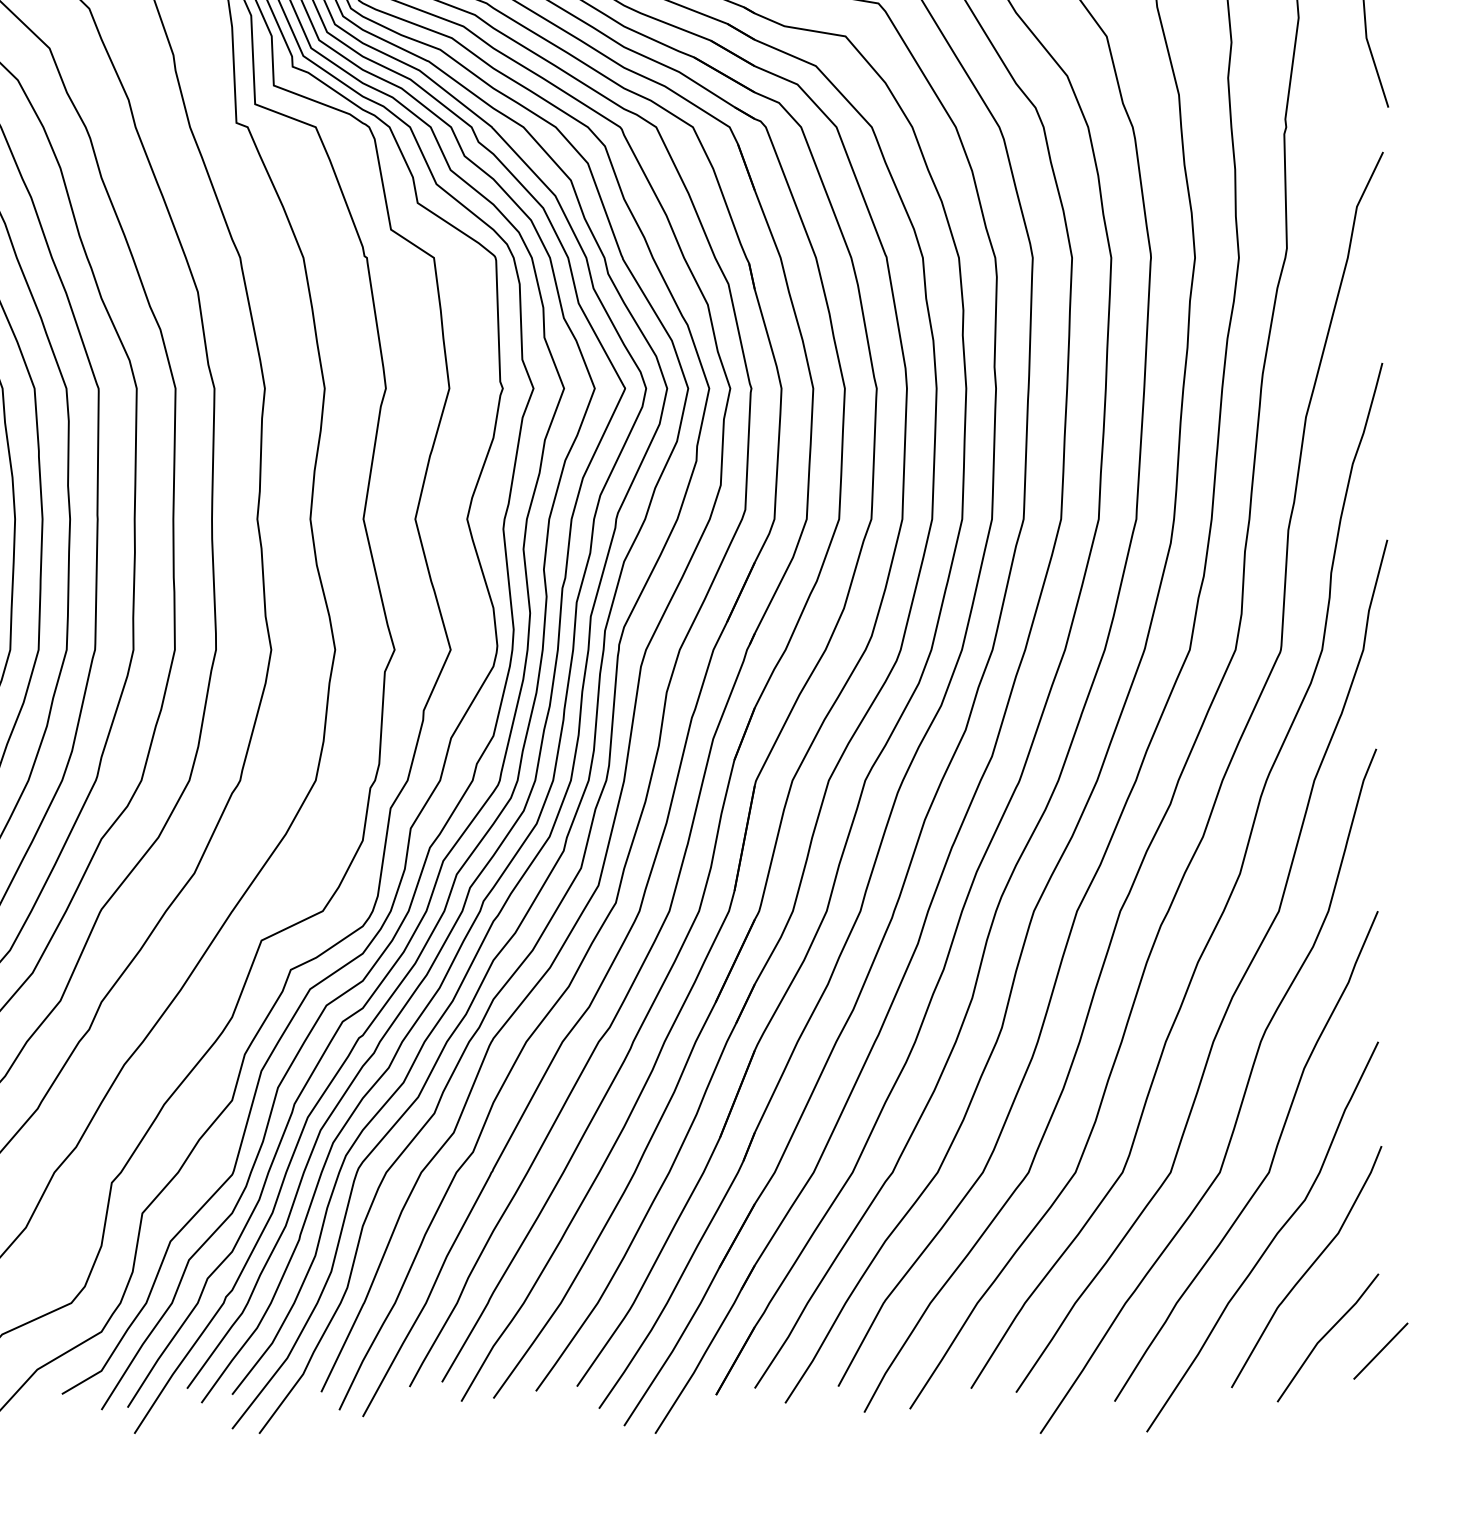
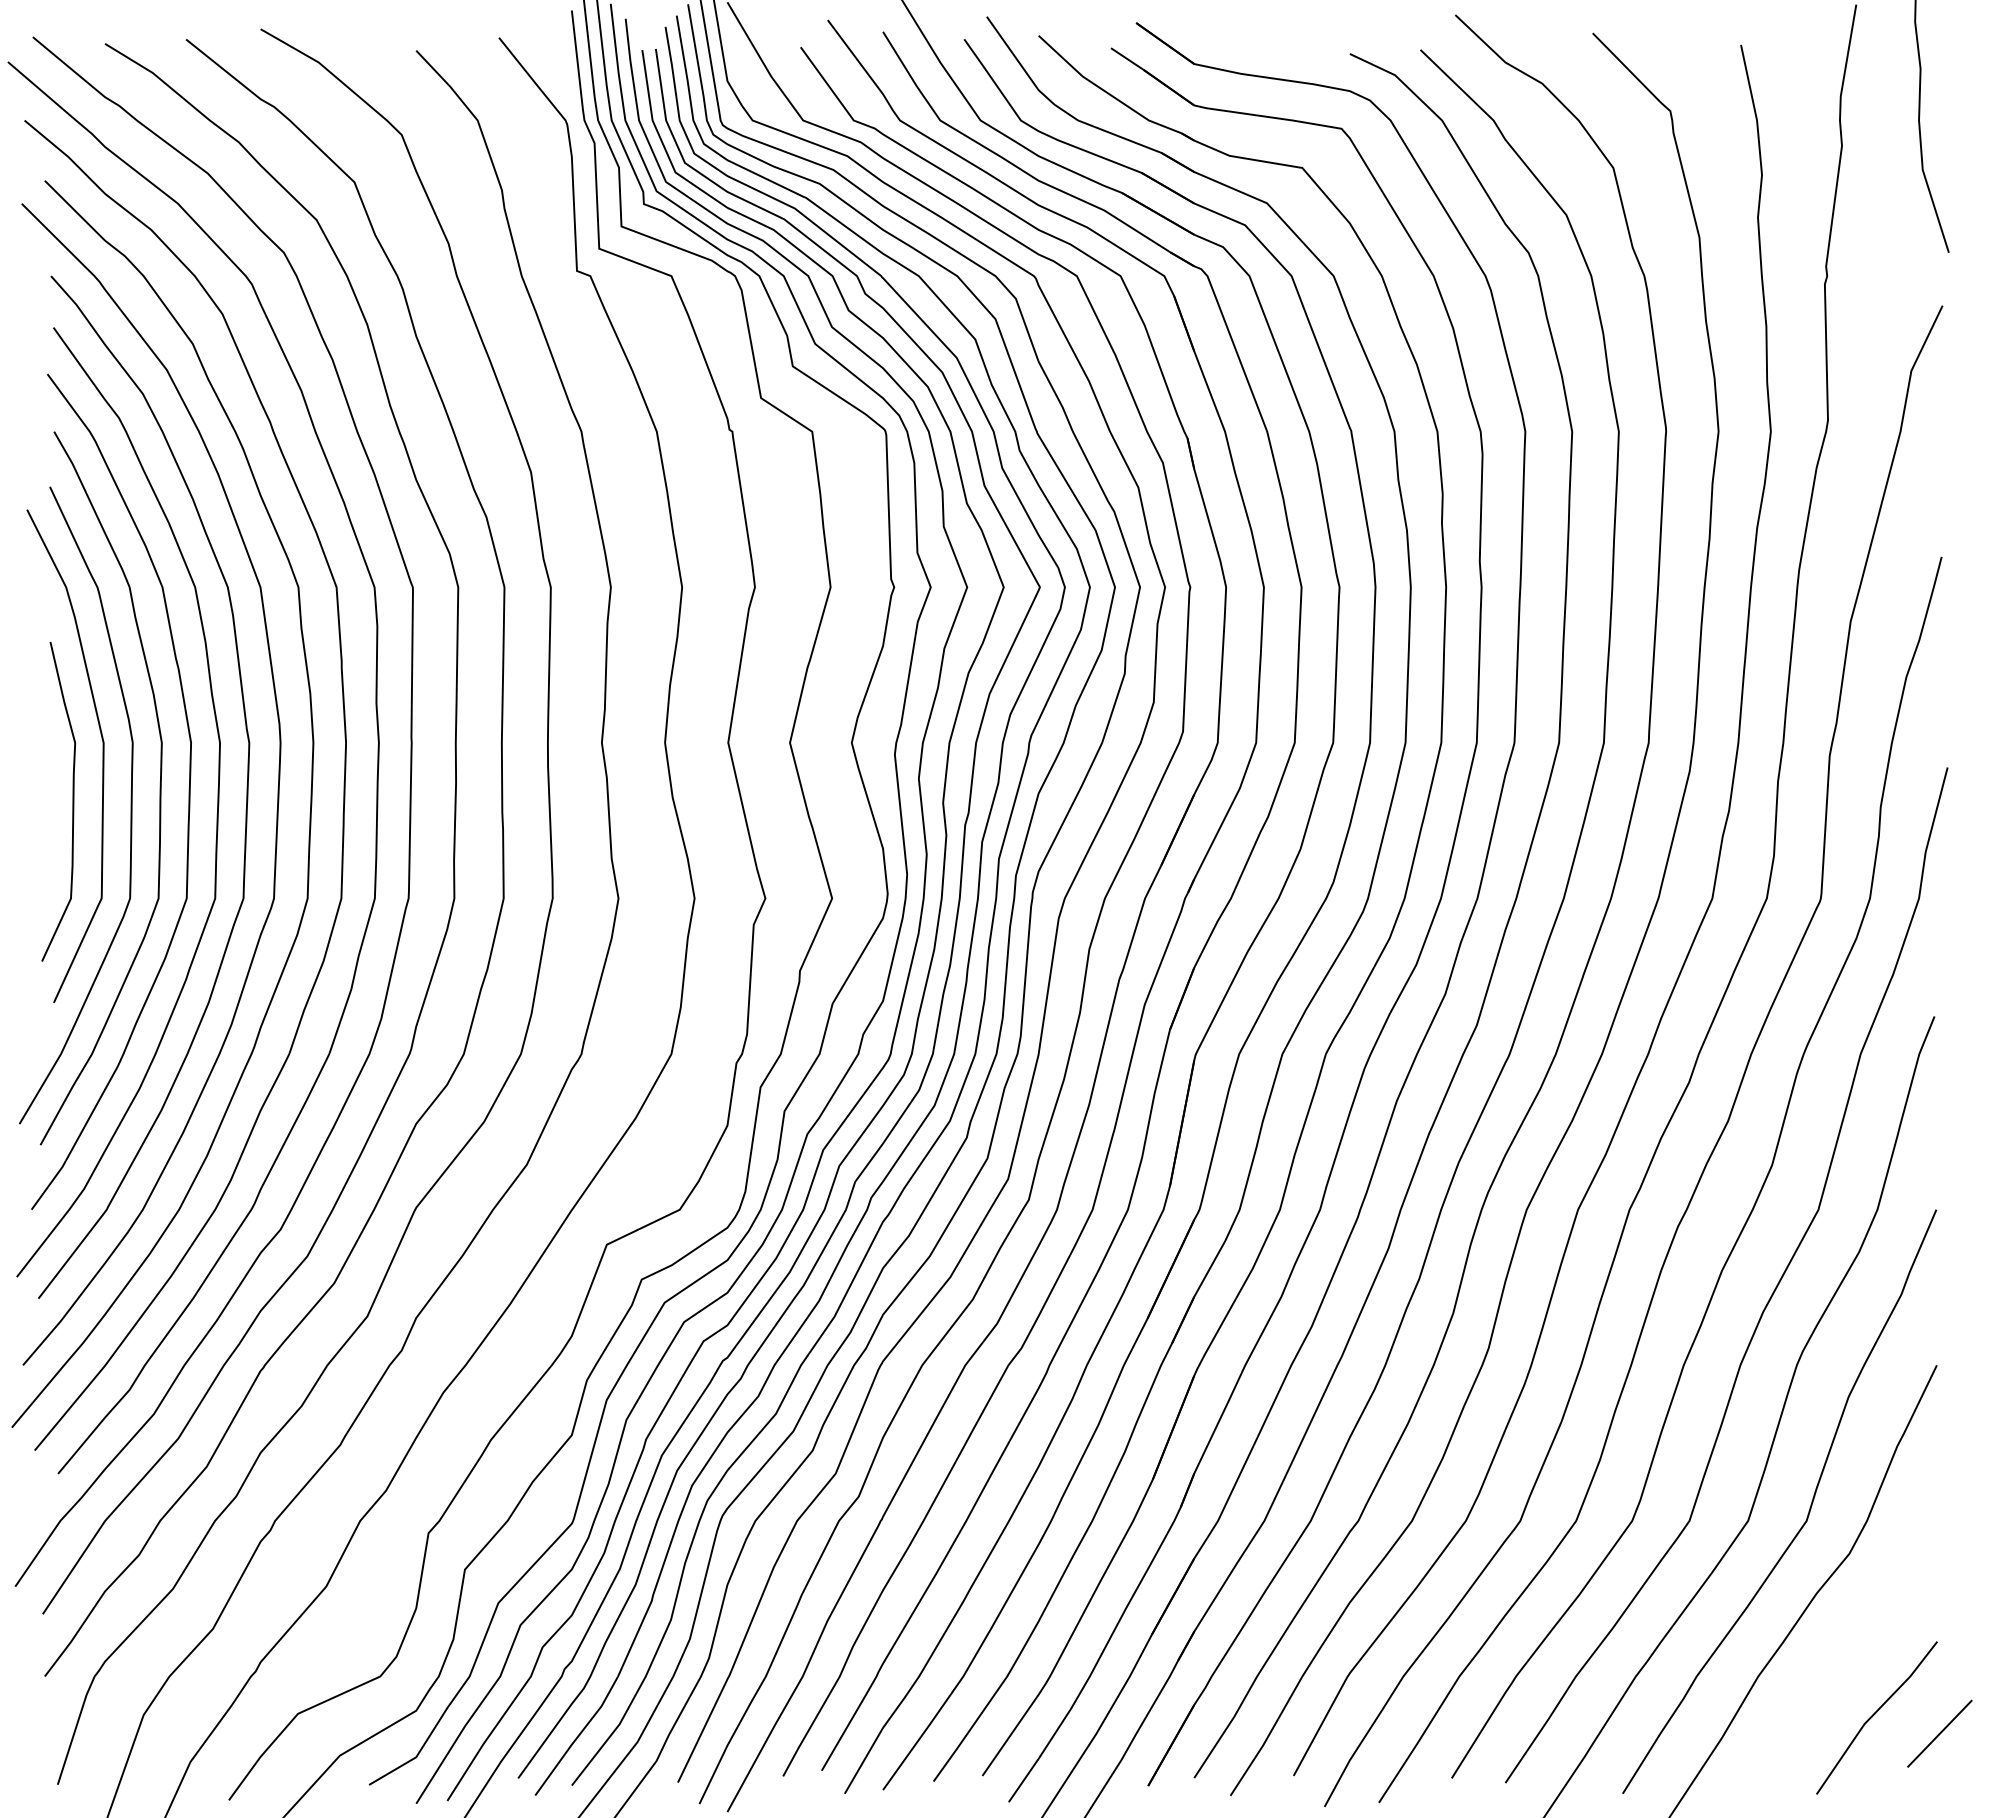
curve: (1308, 1267) -> (1853, 1634), removed

